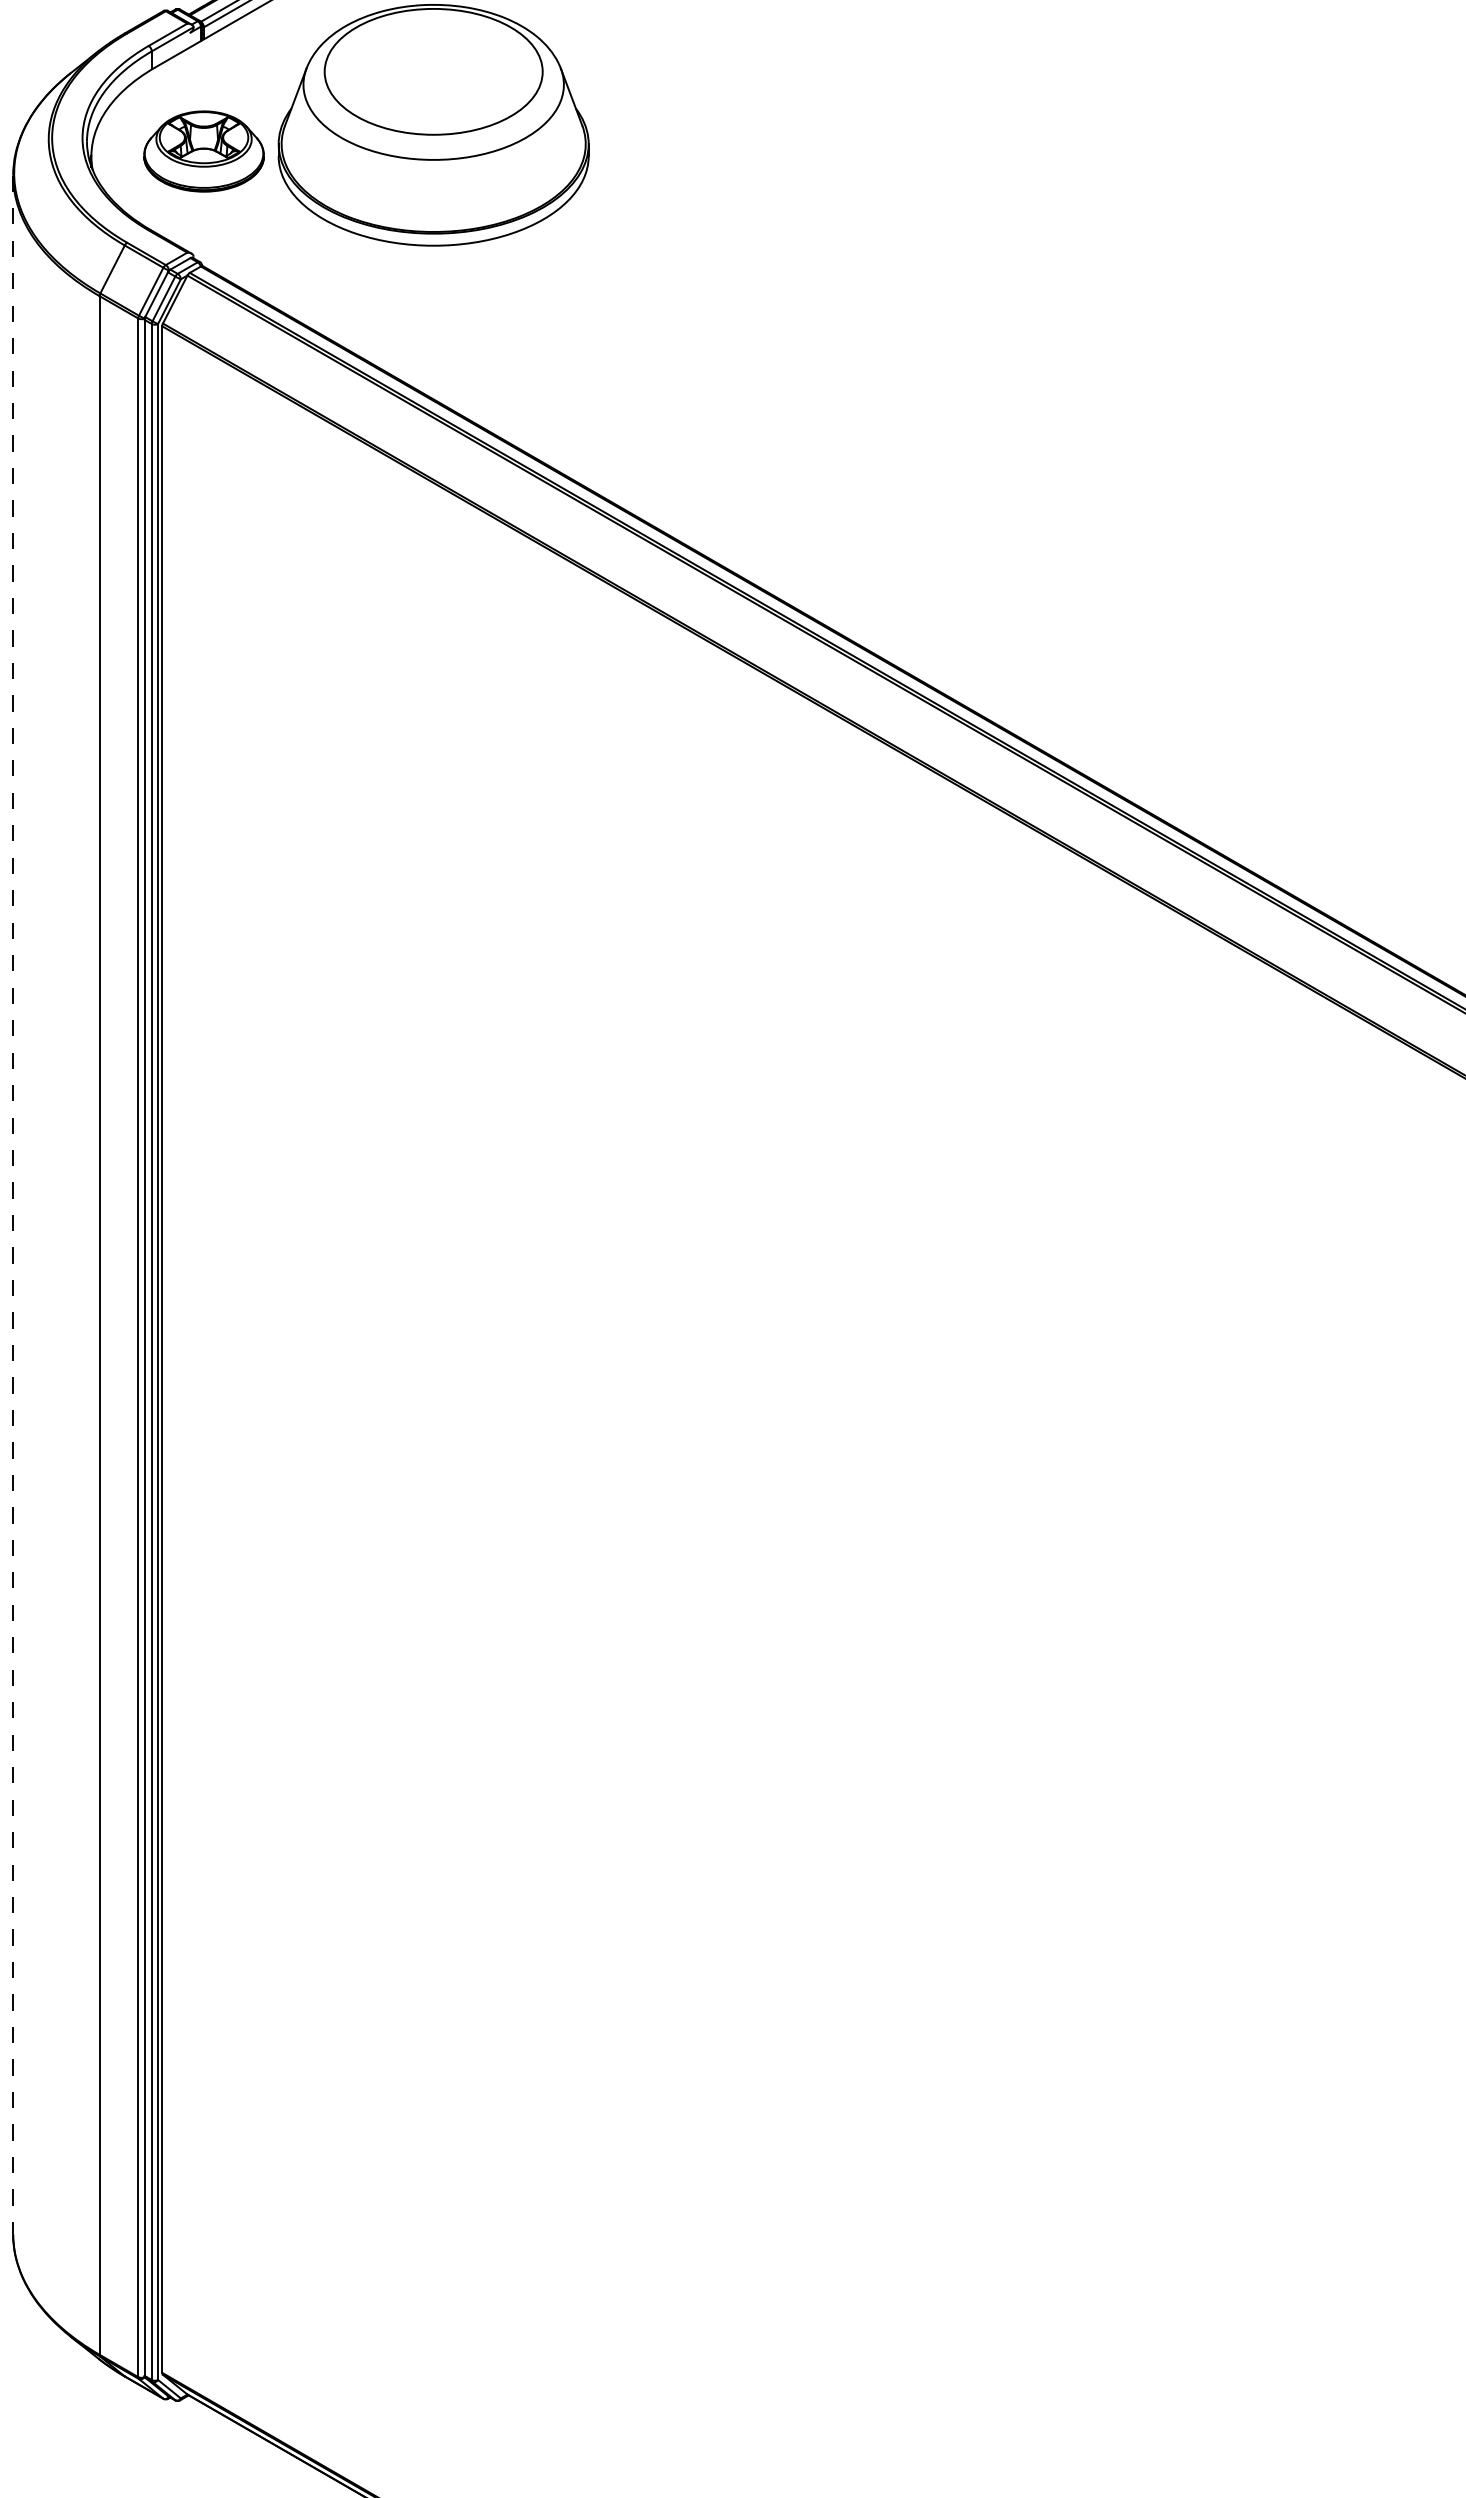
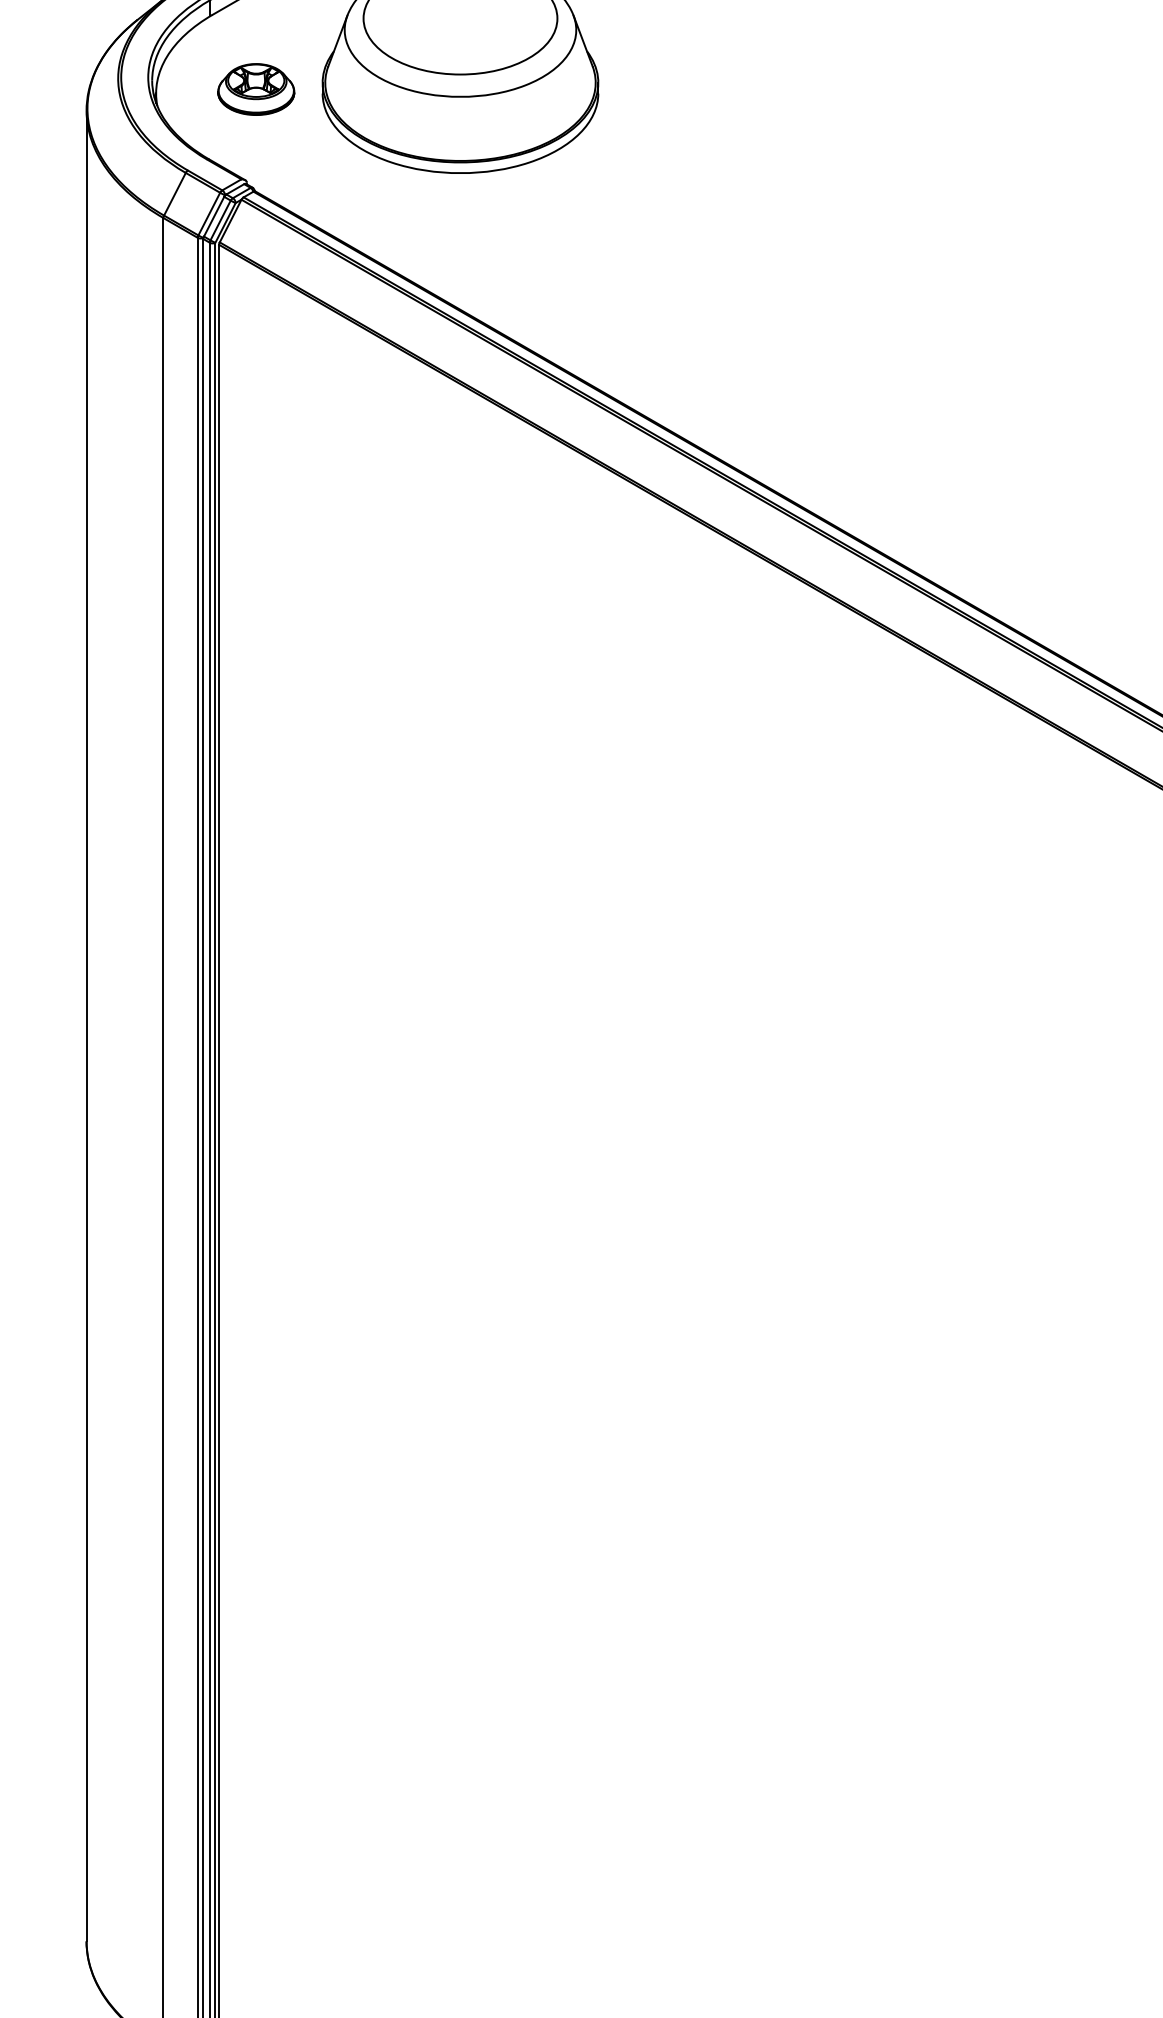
part: (203, 151) -> (255, 89), size x0.71
line: (13, 1205) -> (86, 1026), dashed -> solid

